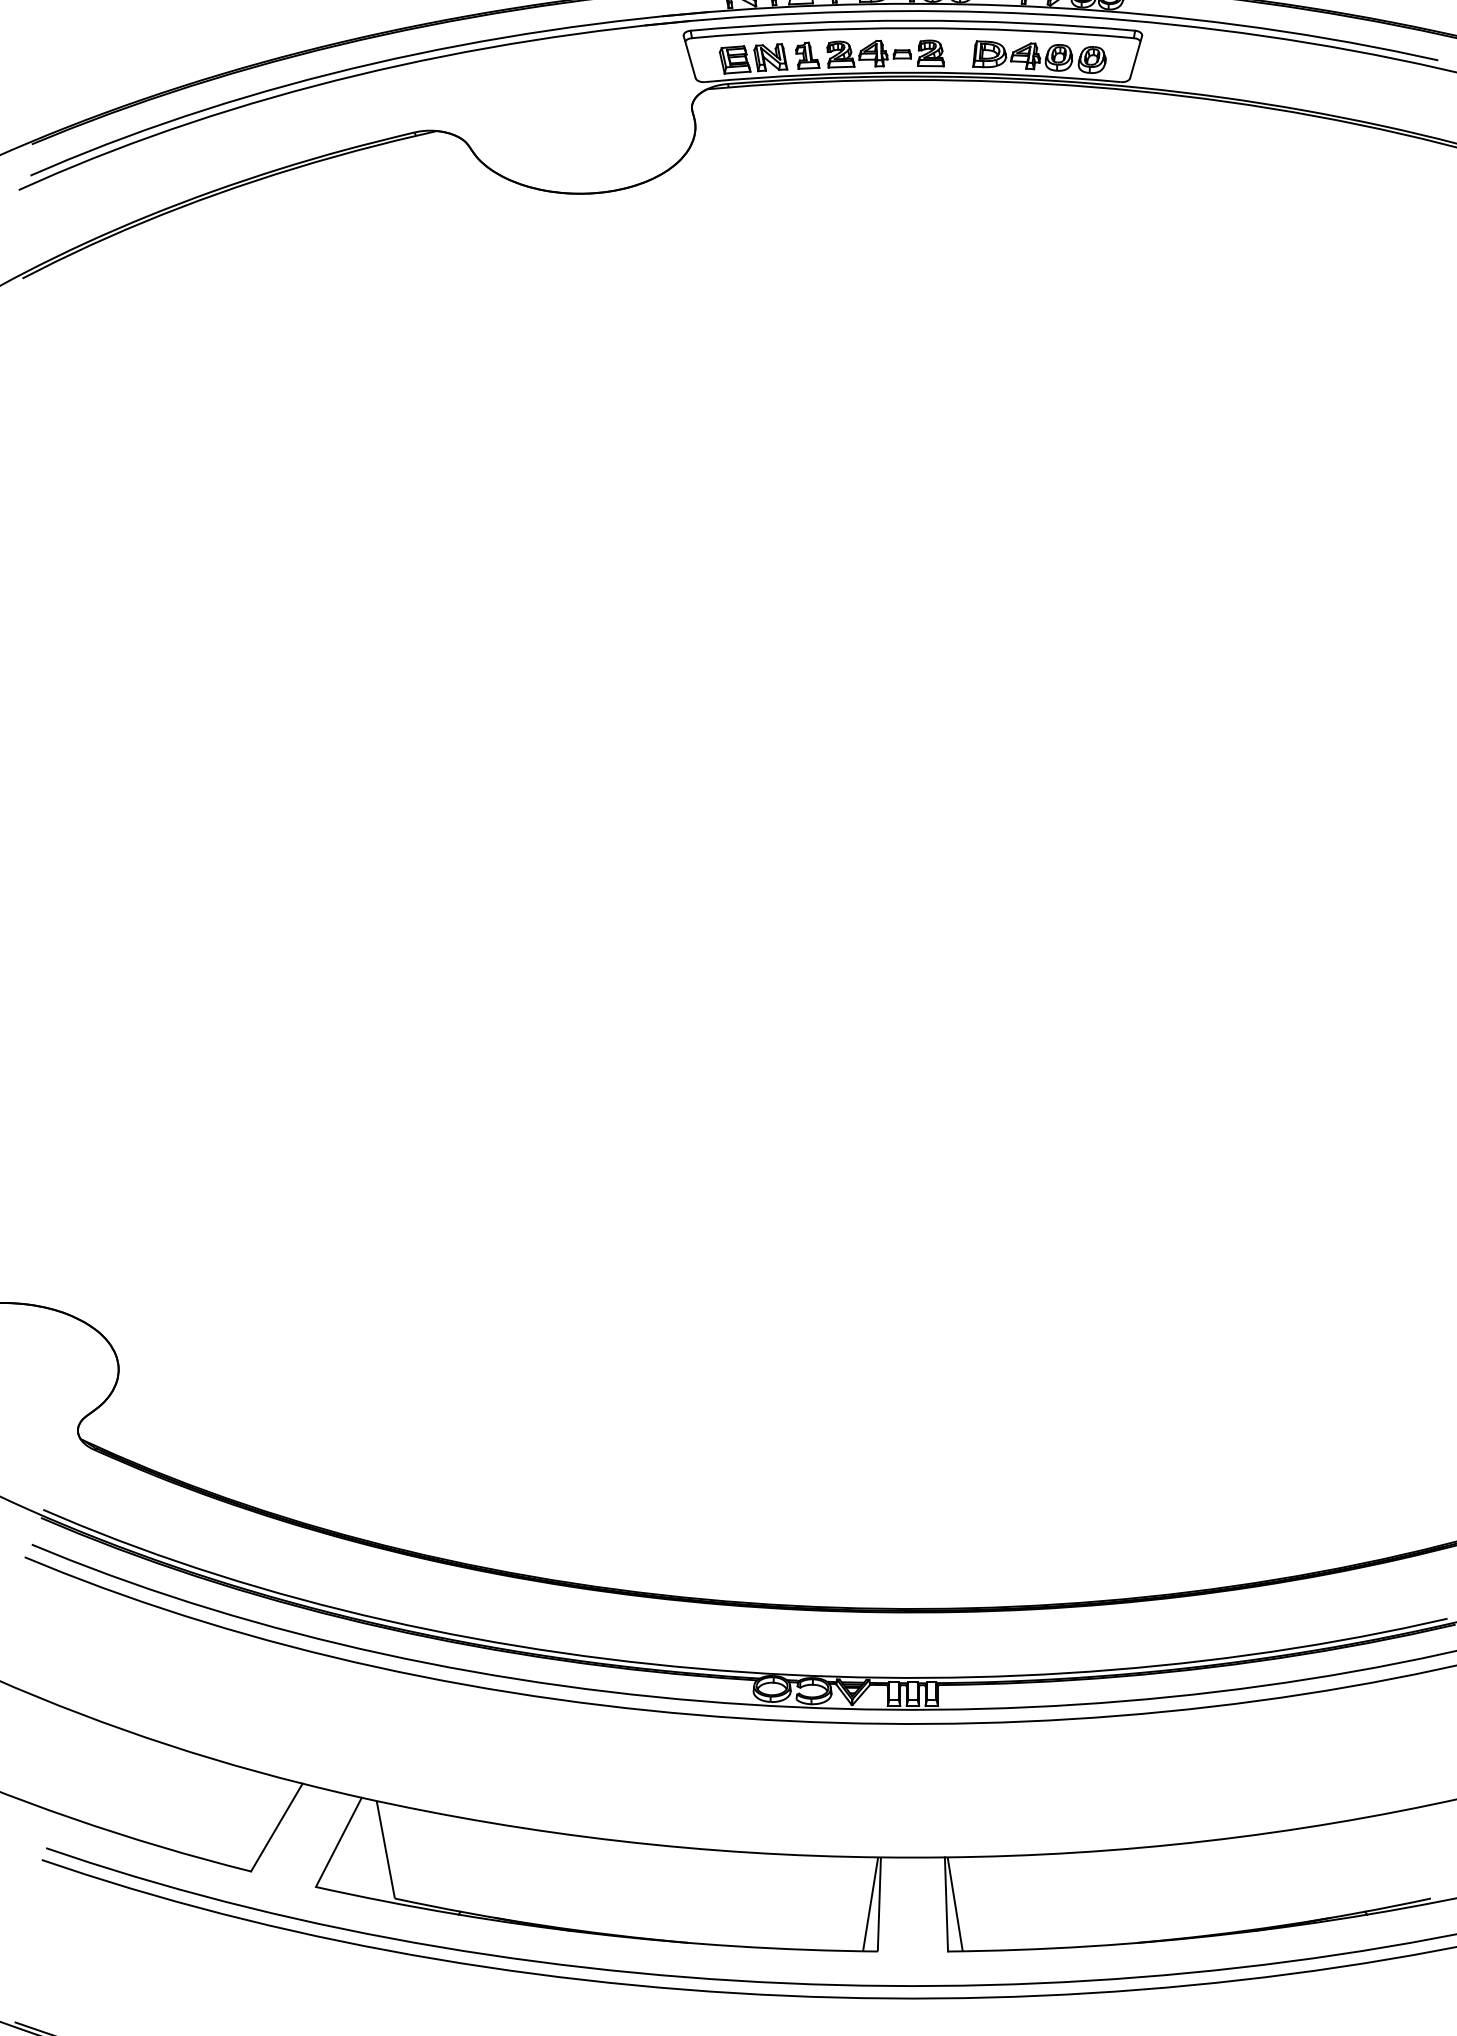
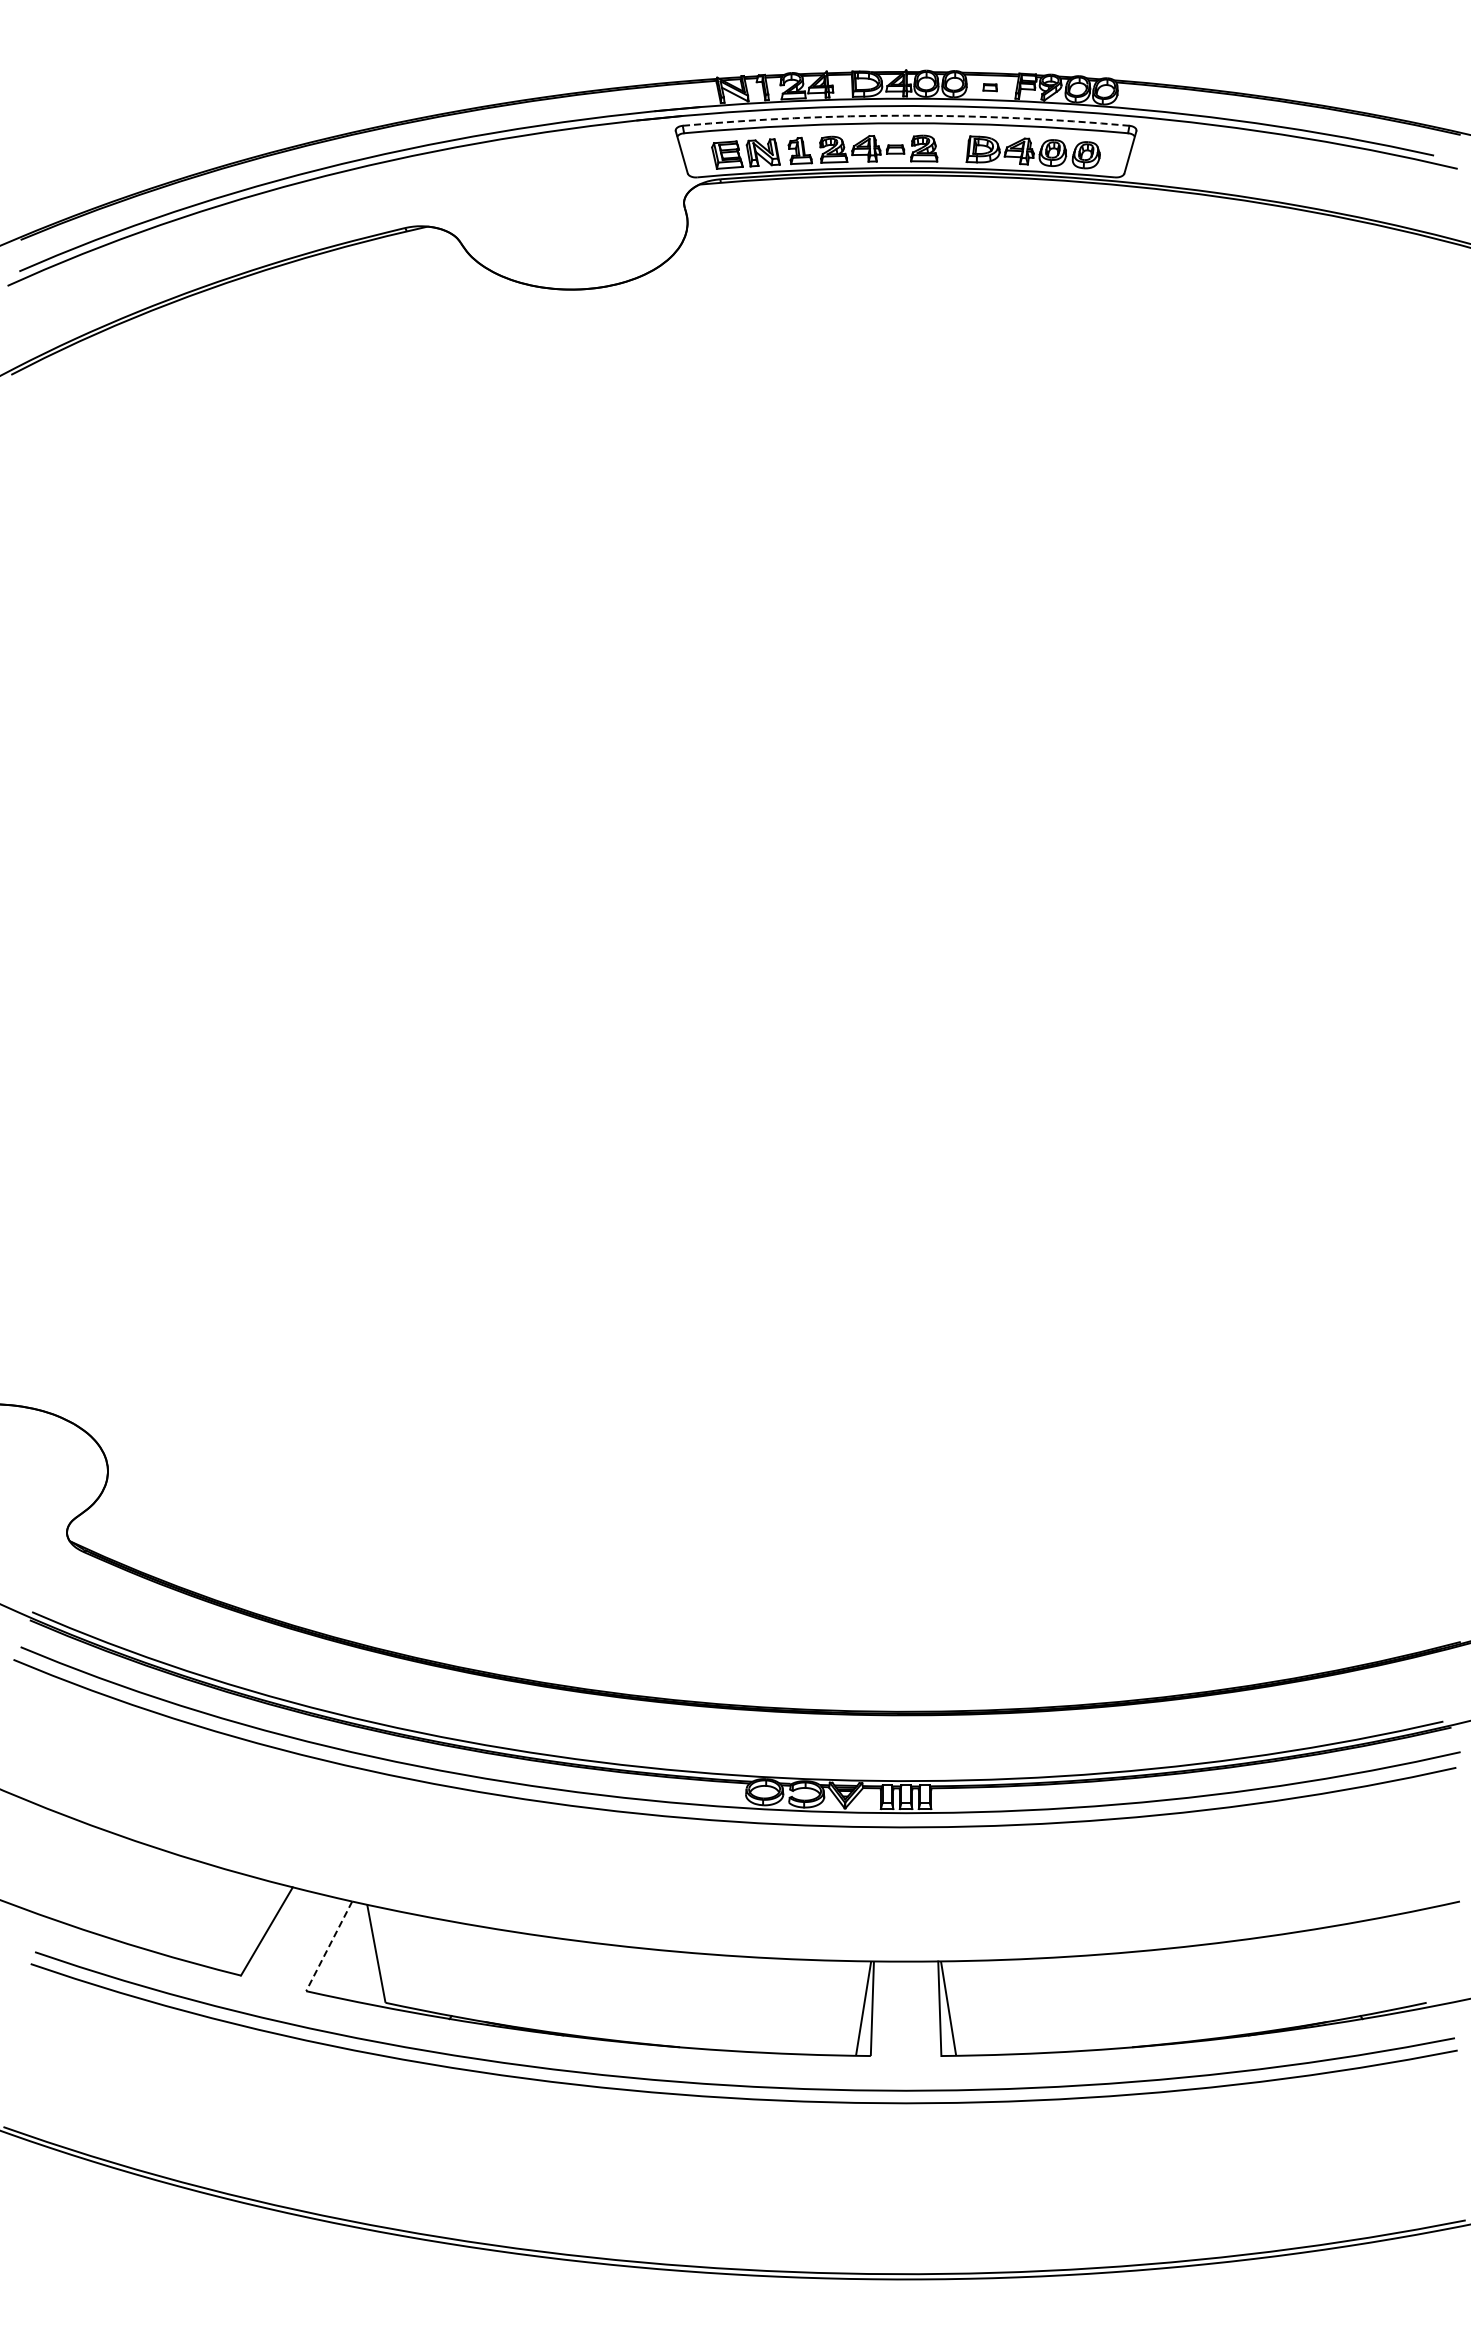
arc: (913, 20) -> (906, 115), solid -> dashed
line: (338, 1842) -> (328, 1946), solid -> dashed

